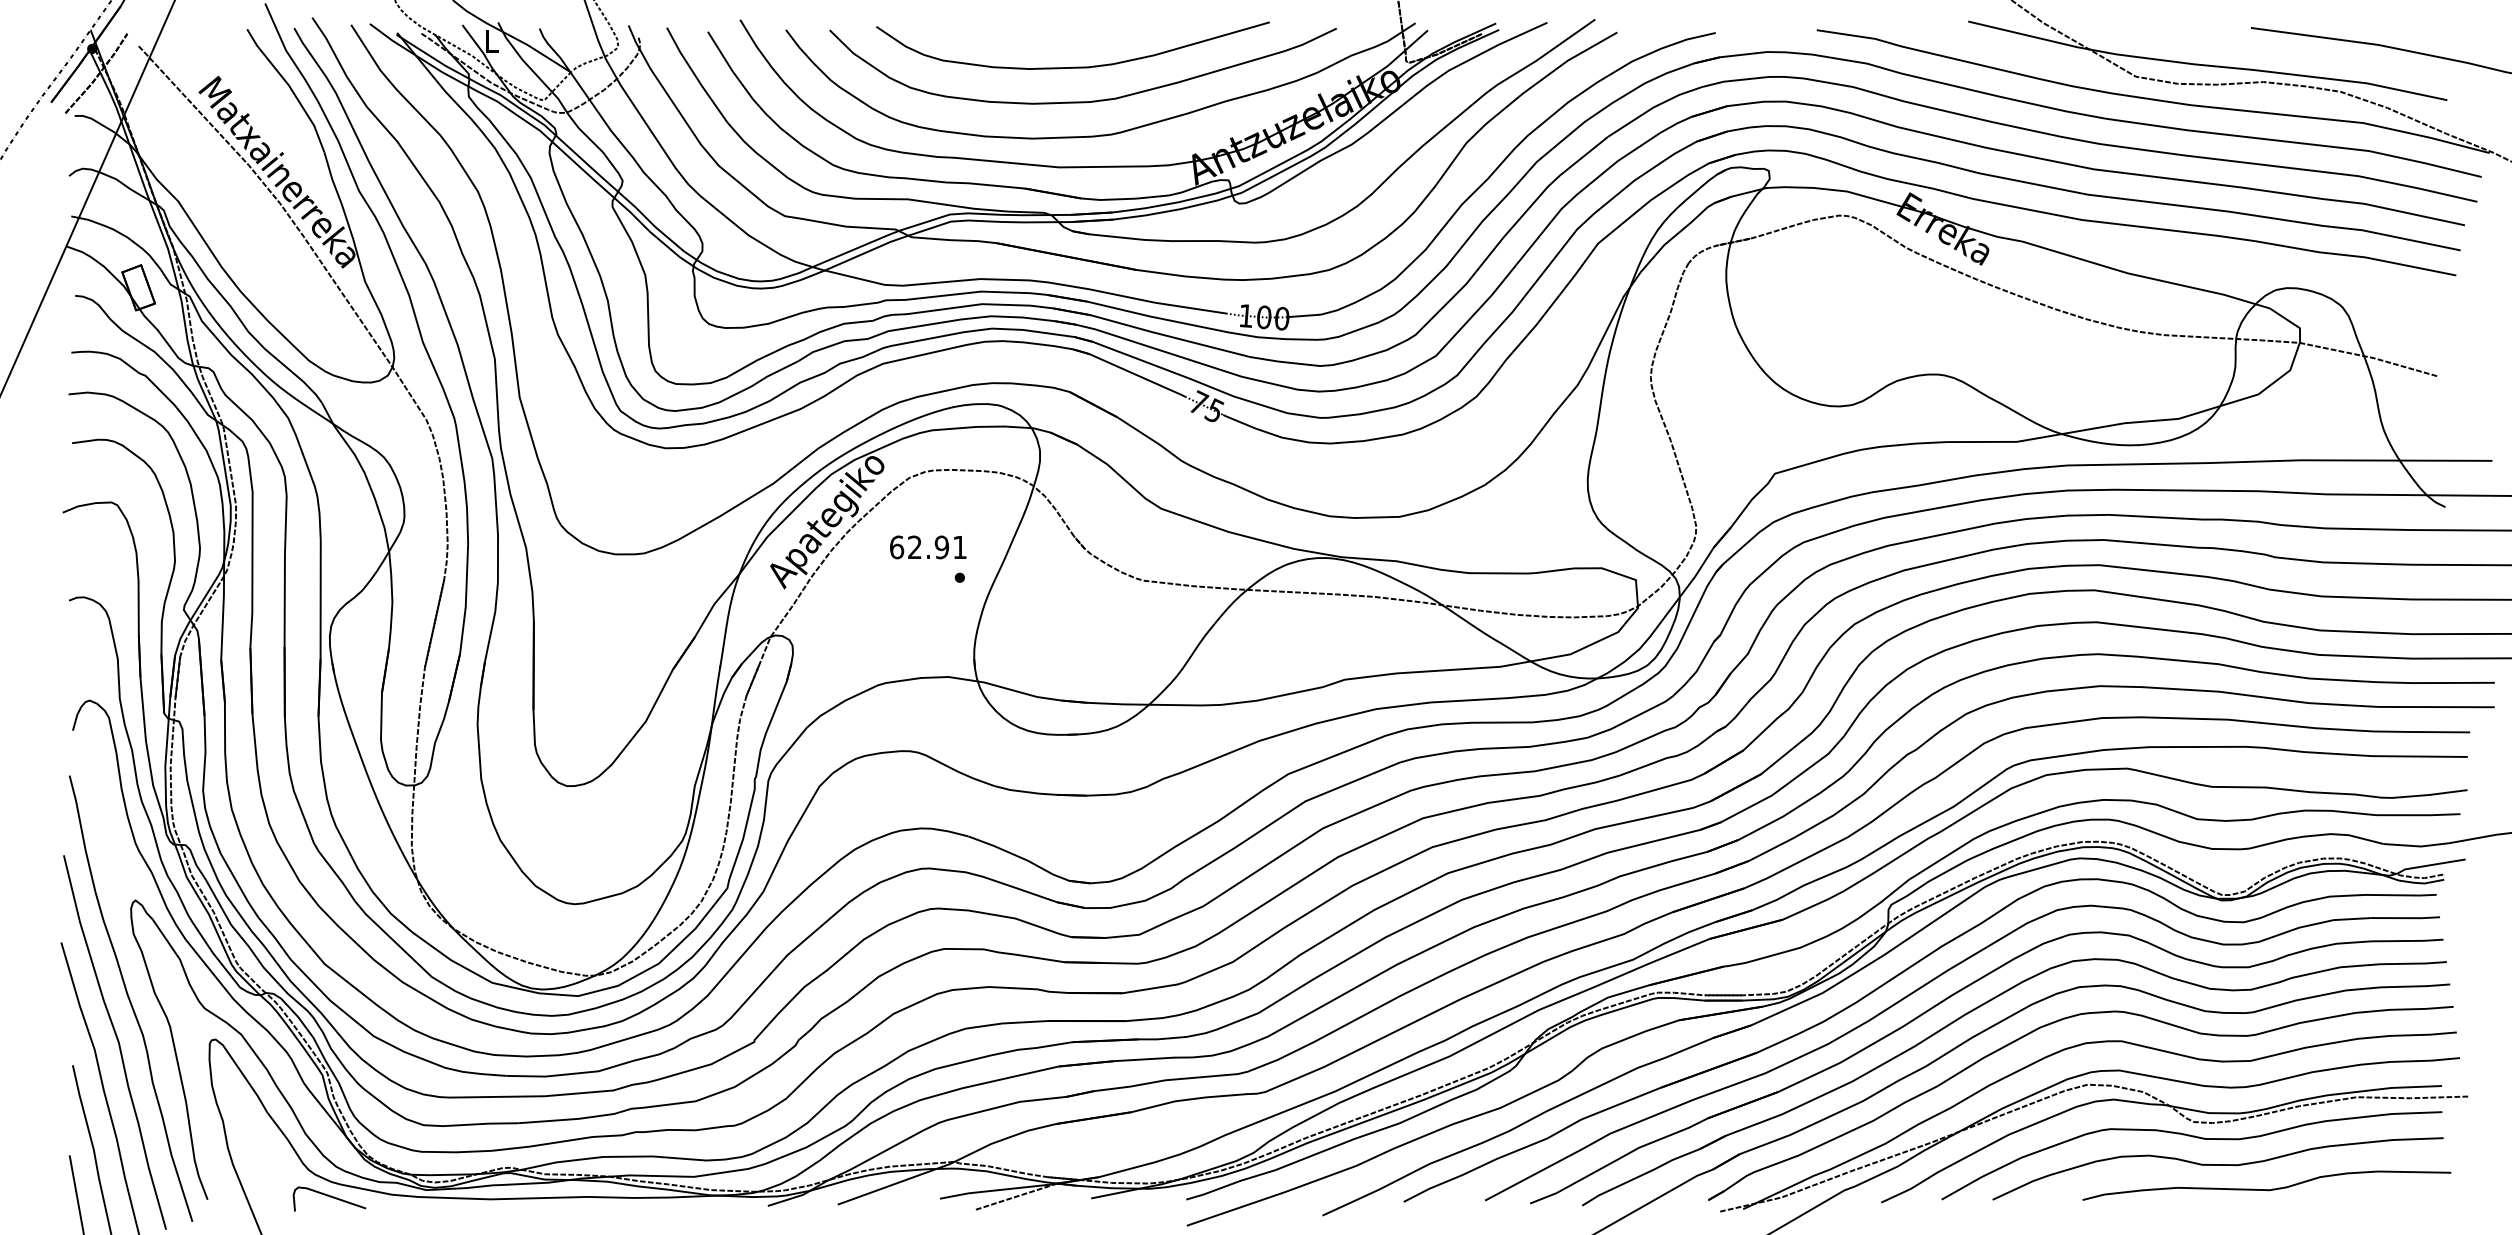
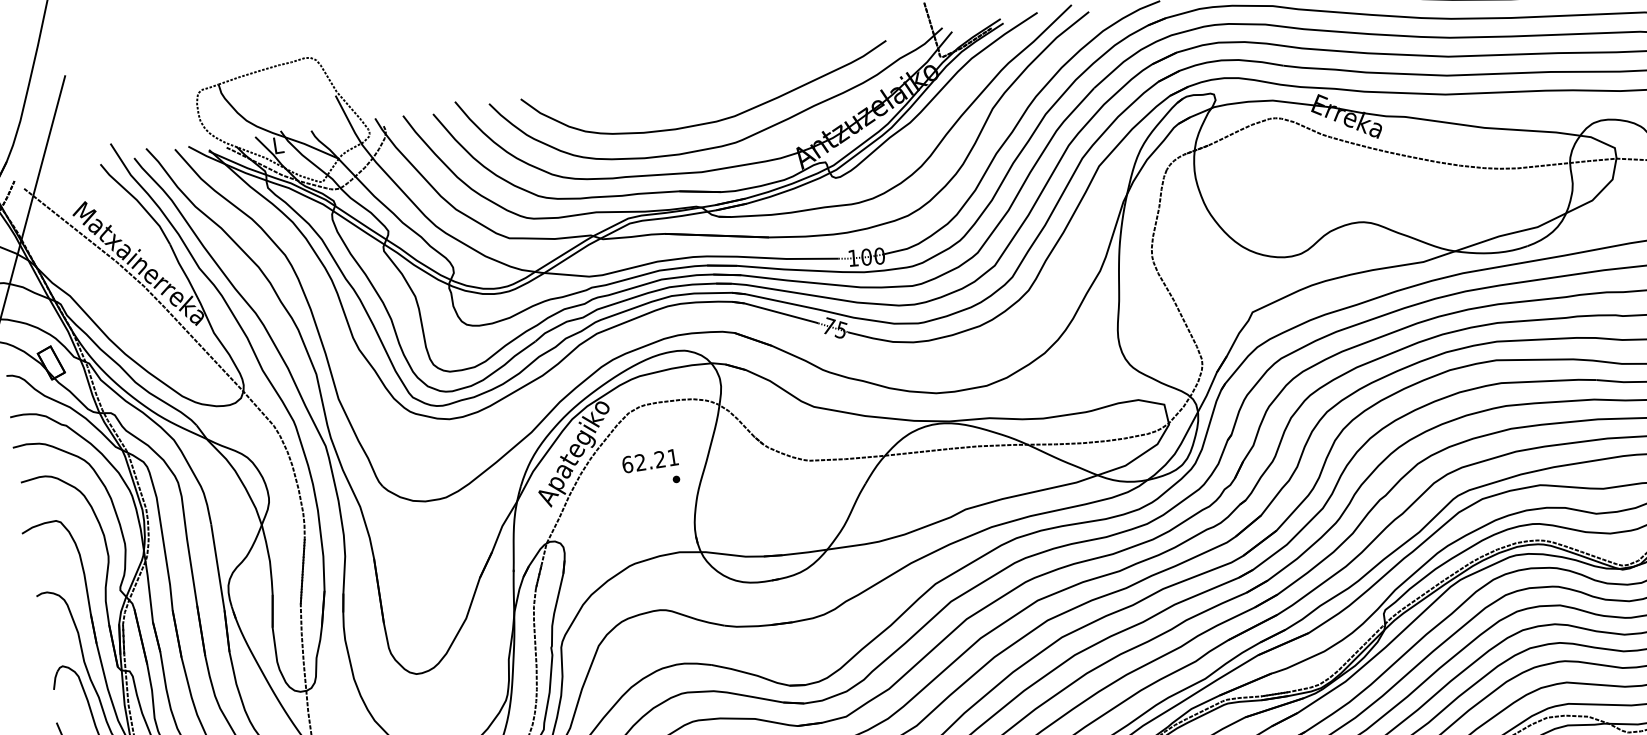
curve: (1073, 66) -> (700, 97), removed
text: (941, 547) -> (659, 459), 62.91 -> 62.21

